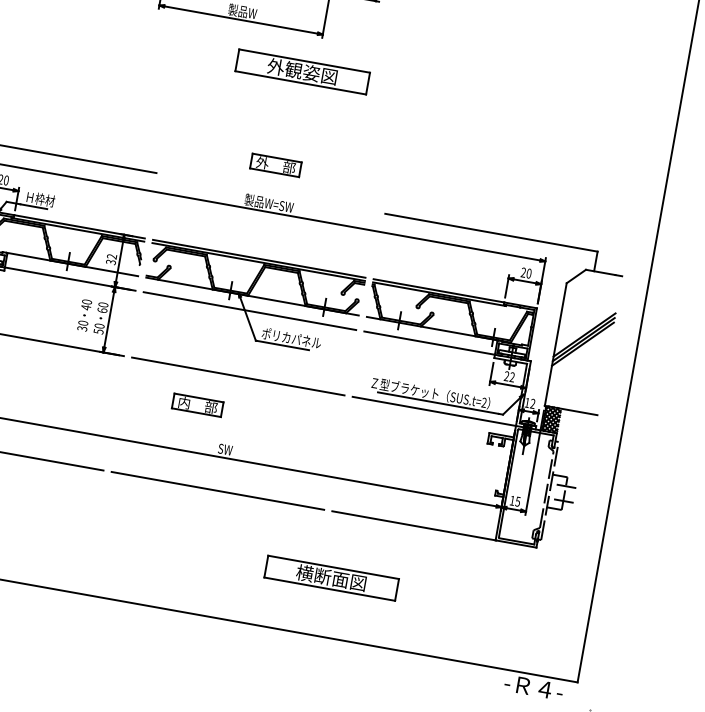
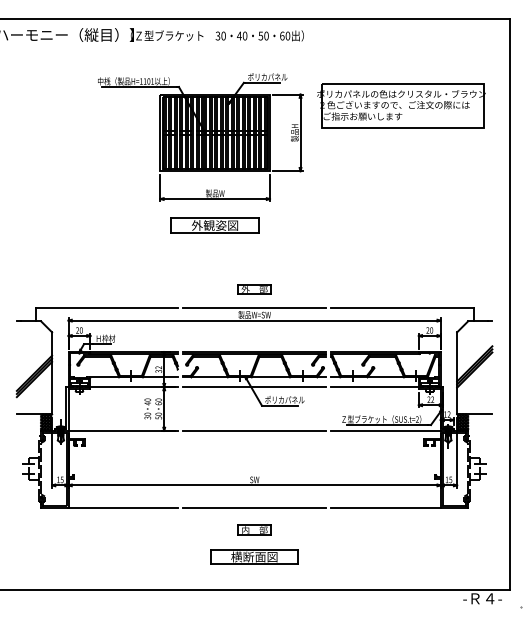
part: (301, 71) -> (214, 225), moved
line: (270, 193) -> (254, 308), added
part: (197, 404) -> (254, 529), moved
part: (331, 577) -> (254, 556), moved

